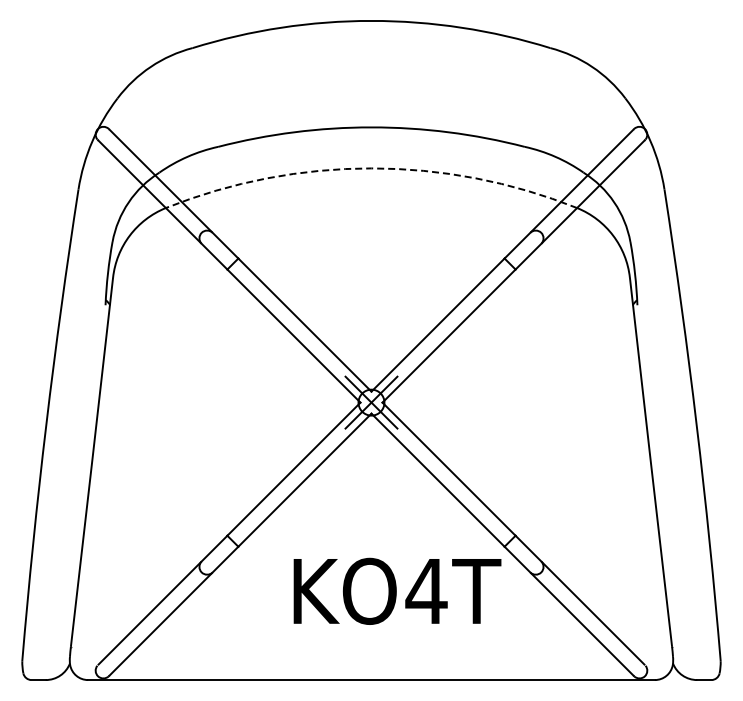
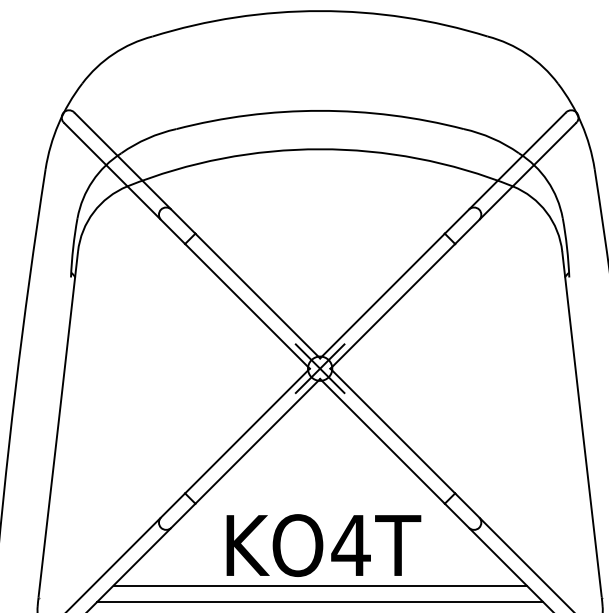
arc: (371, 168) -> (320, 149), dashed -> solid
text: (397, 590) -> (323, 544), moved
line: (371, 634) -> (320, 585), added
line: (371, 651) -> (320, 601), added

